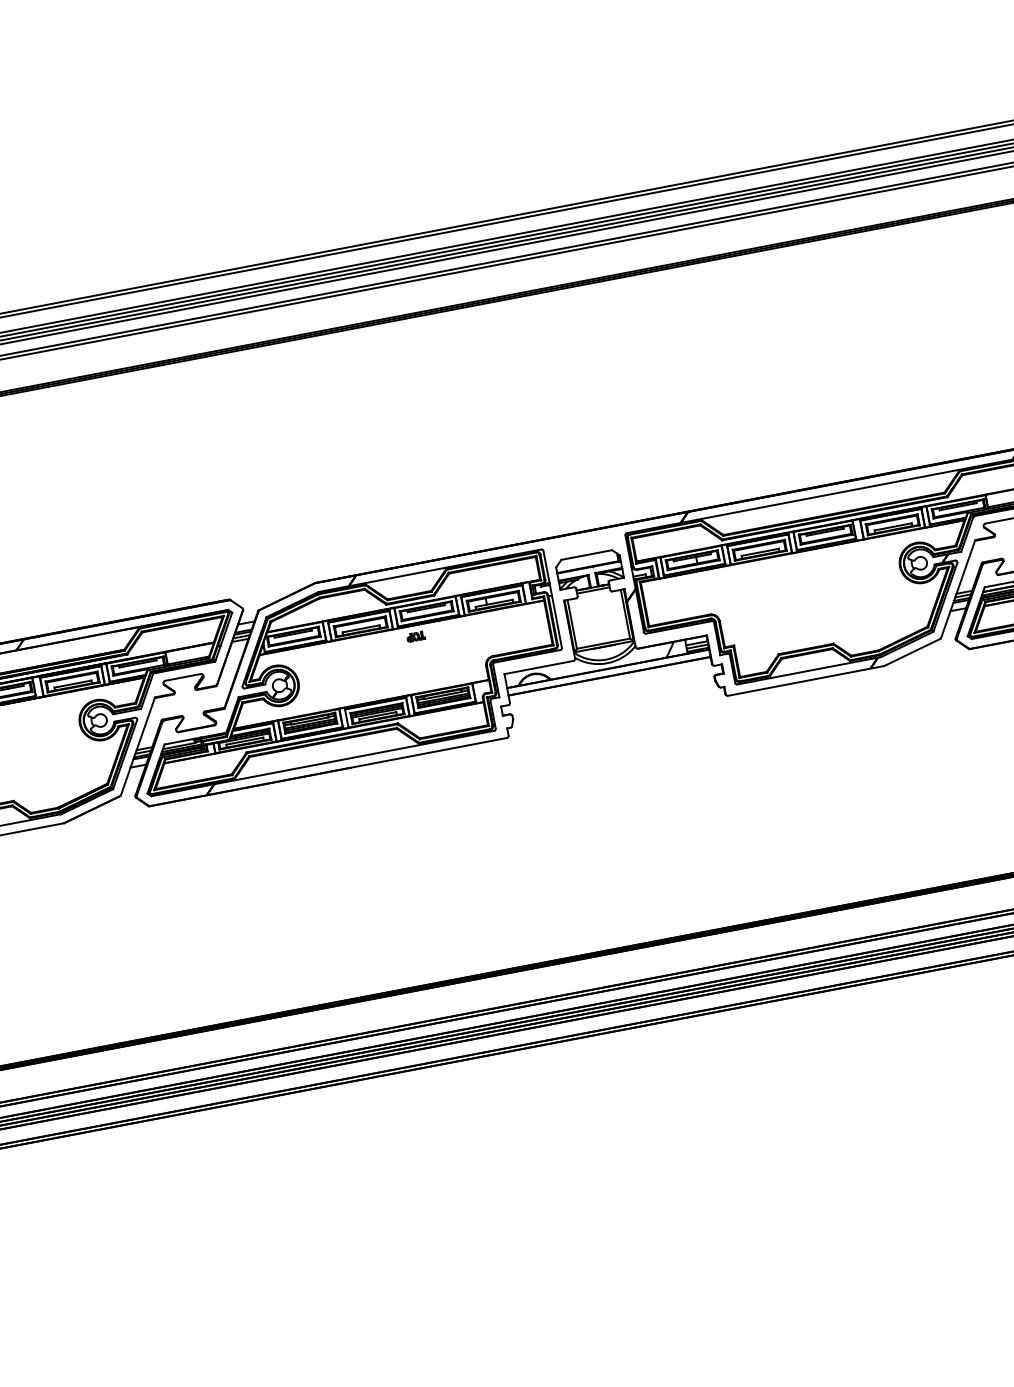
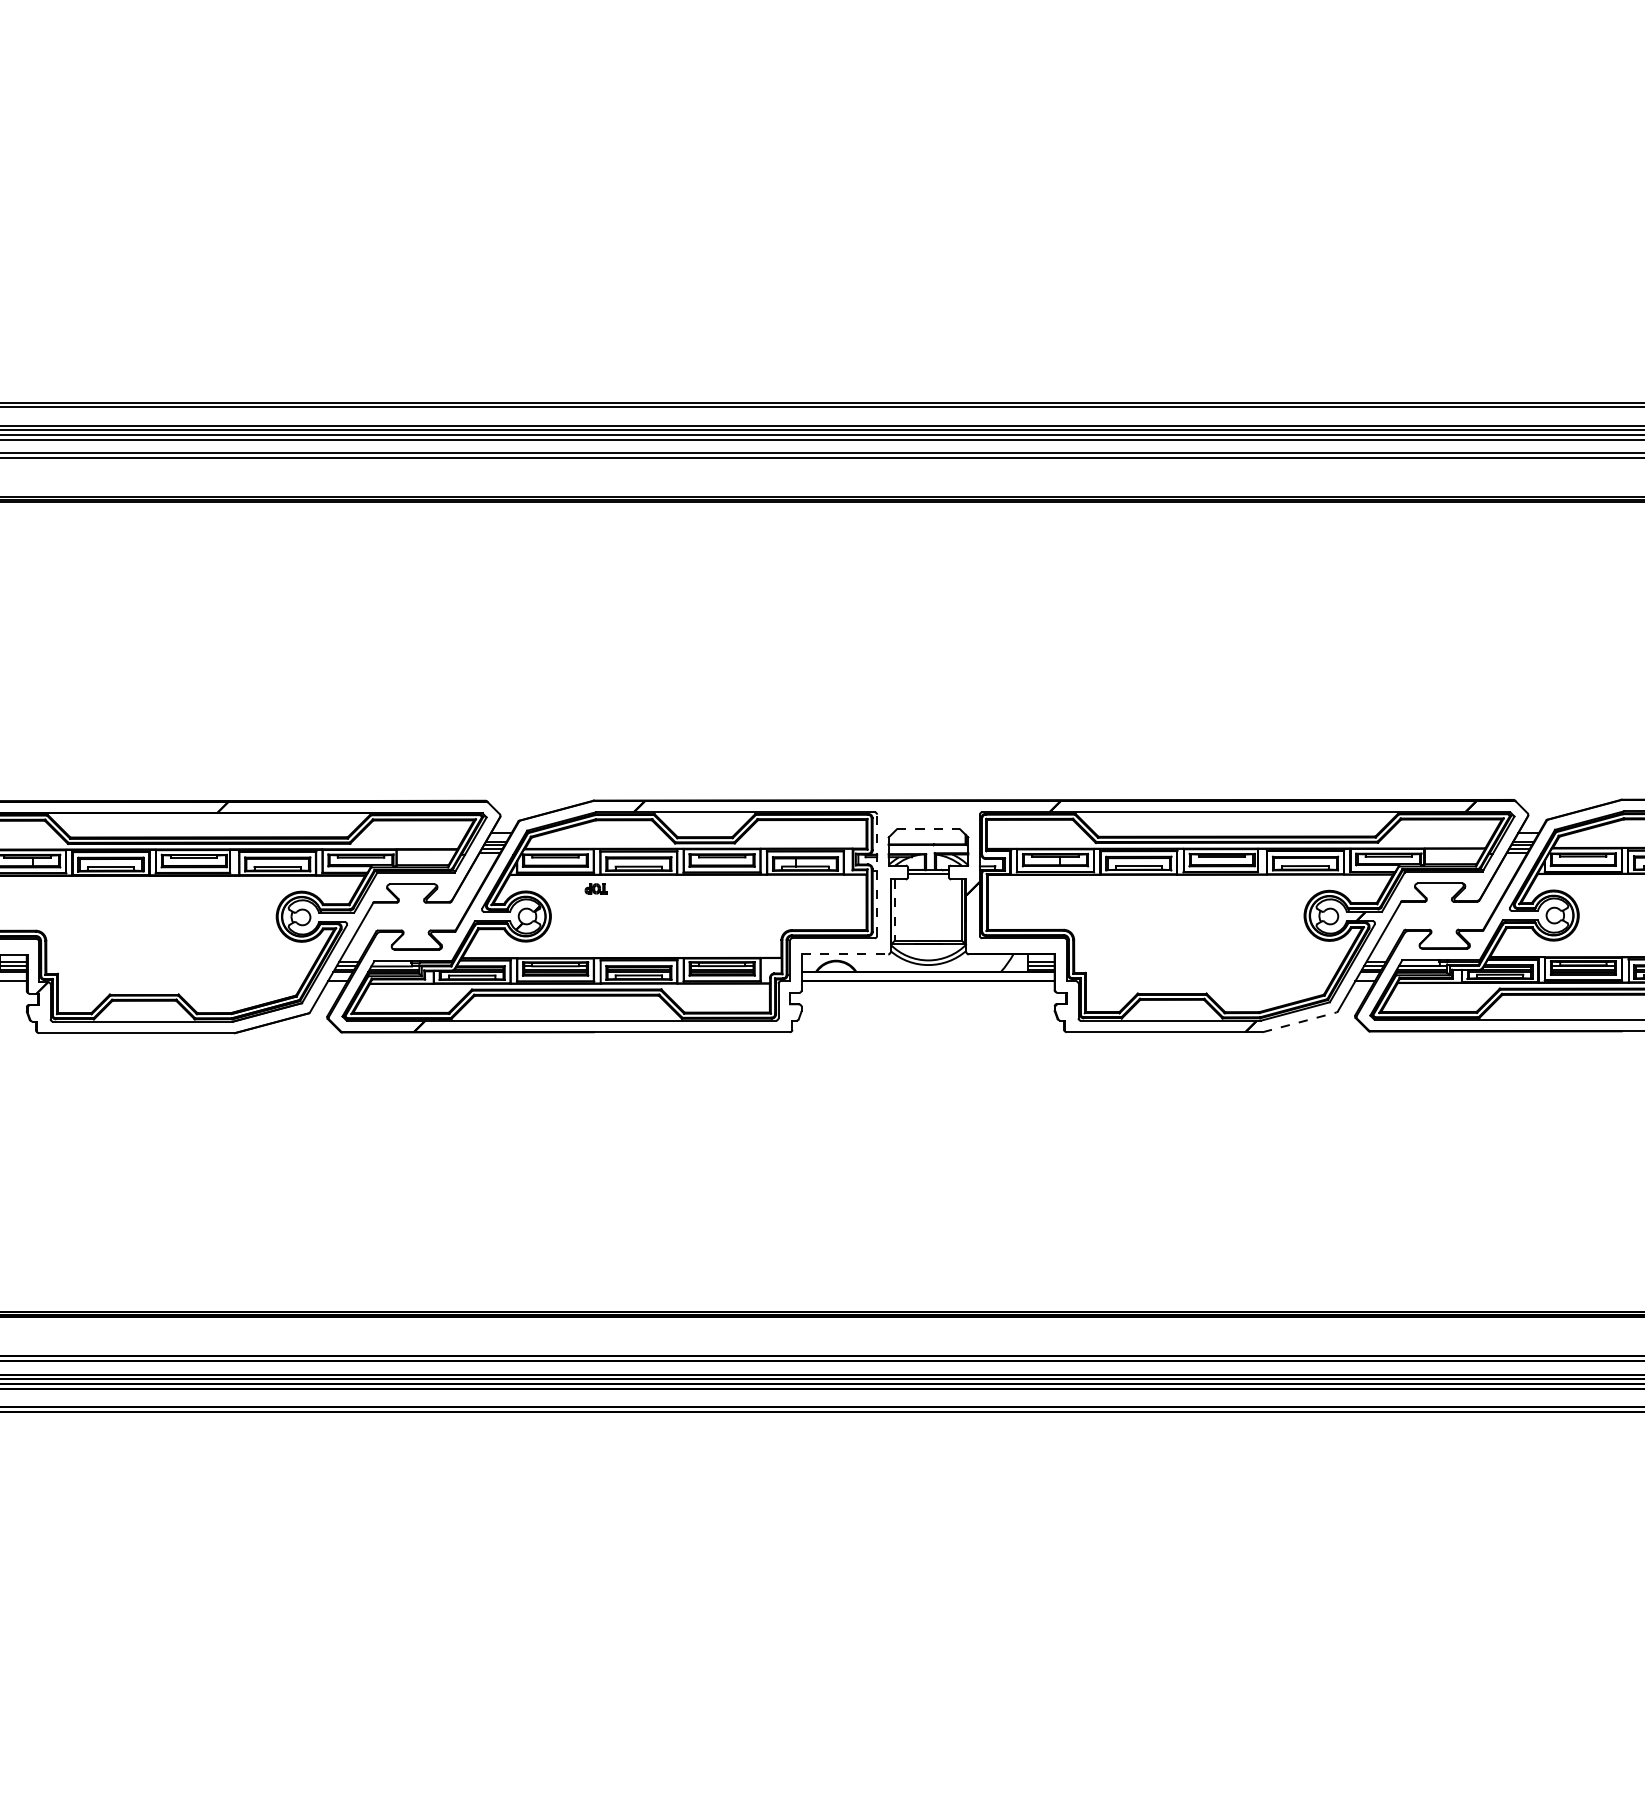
line: (586, 555) -> (928, 829), solid -> dashed
line: (553, 599) -> (877, 875), solid -> dashed
line: (572, 624) -> (895, 910), solid -> dashed
part: (415, 636) -> (595, 888), moved
line: (912, 652) -> (1300, 1022), solid -> dashed
line: (539, 667) -> (845, 954), solid -> dashed

